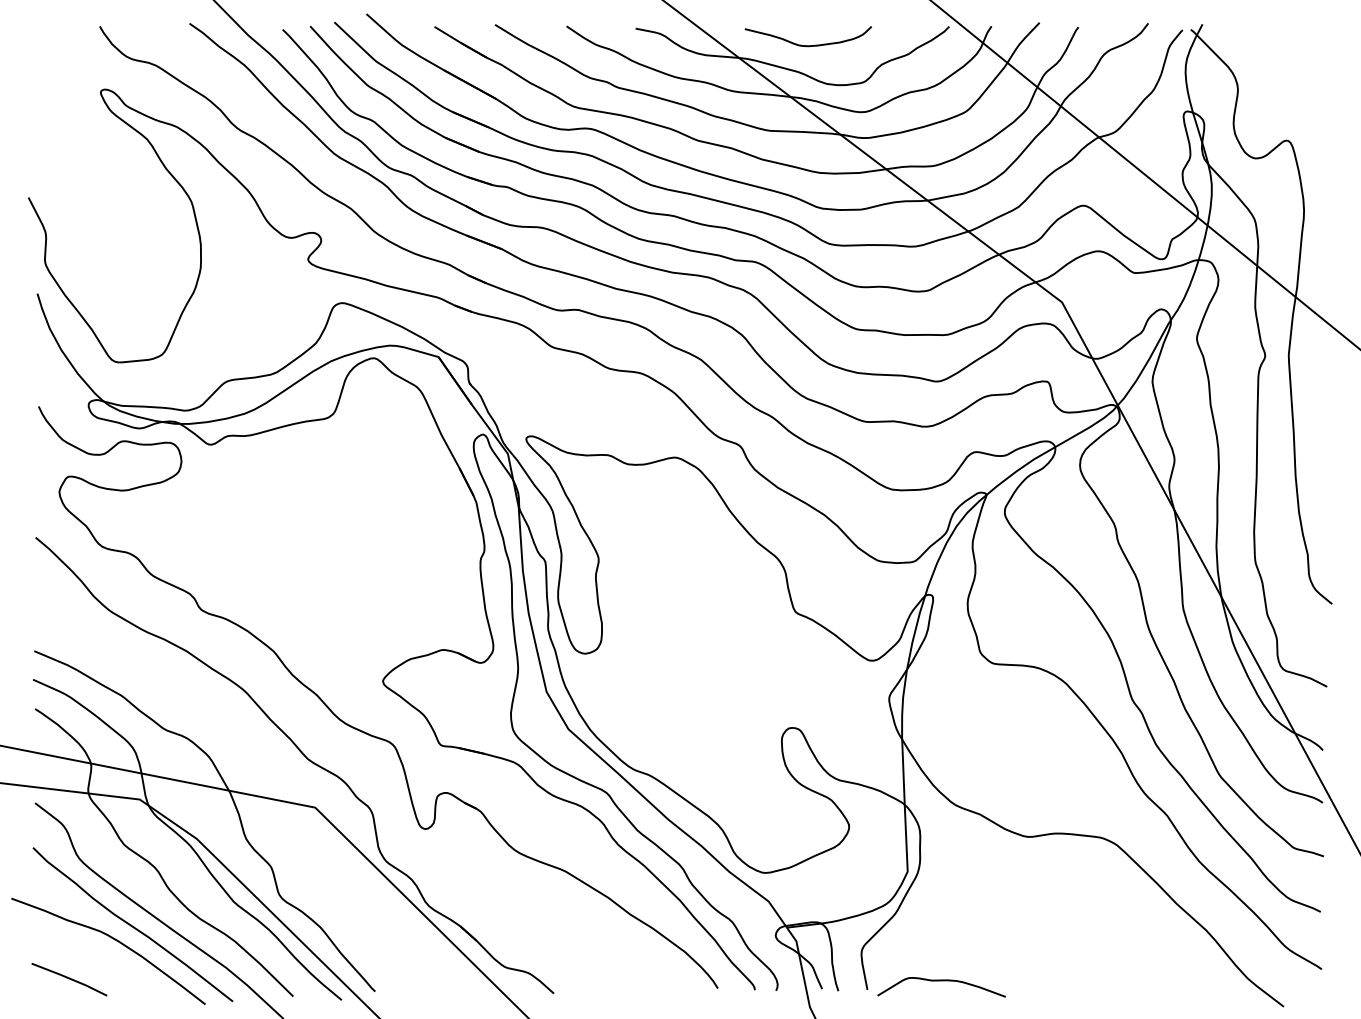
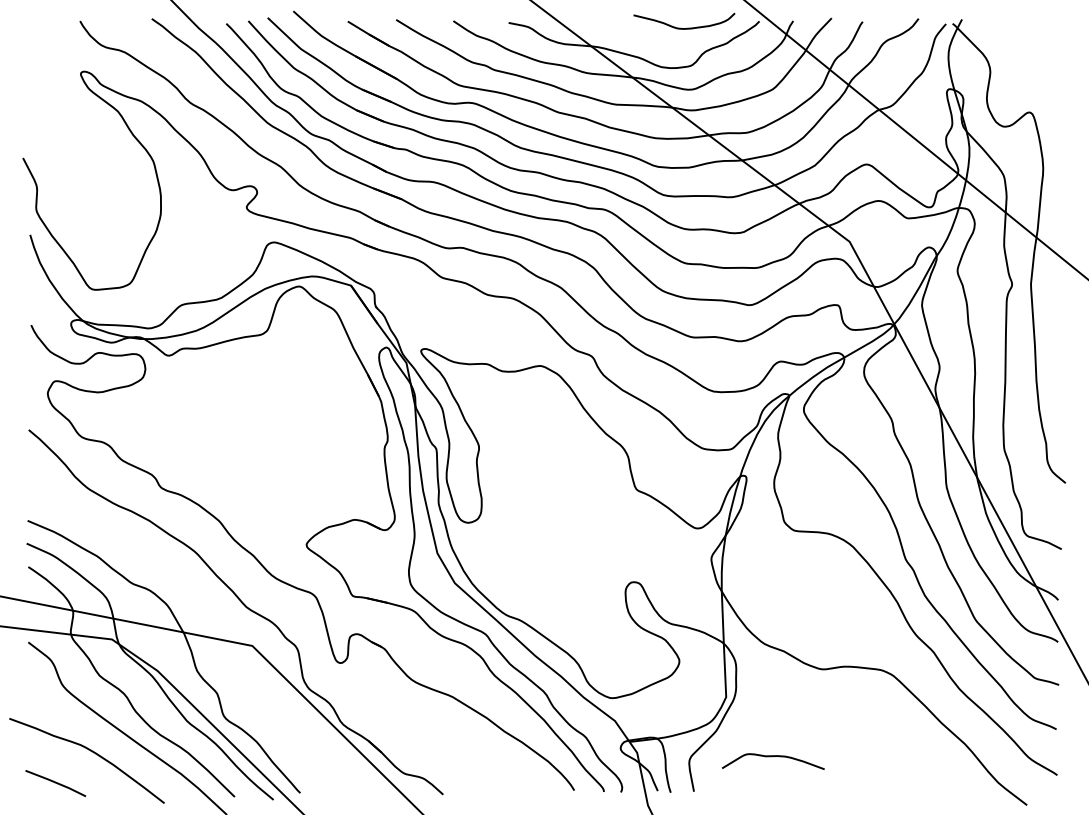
curve: (808, 45) -> (684, 28), moved
curve: (131, 924) -> (105, 739), removed
curve: (941, 981) -> (773, 757), moved

